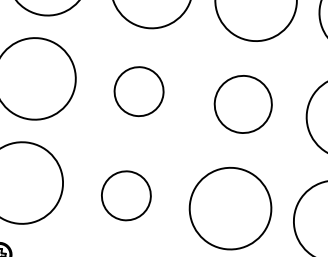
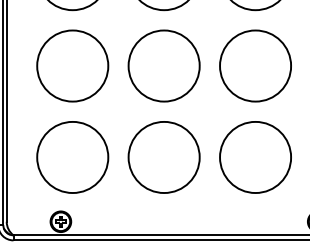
circle: (138, 90) -> (163, 65), size x1.67
circle: (243, 103) -> (255, 65), size x1.43
circle: (125, 195) -> (163, 157), size x1.67

